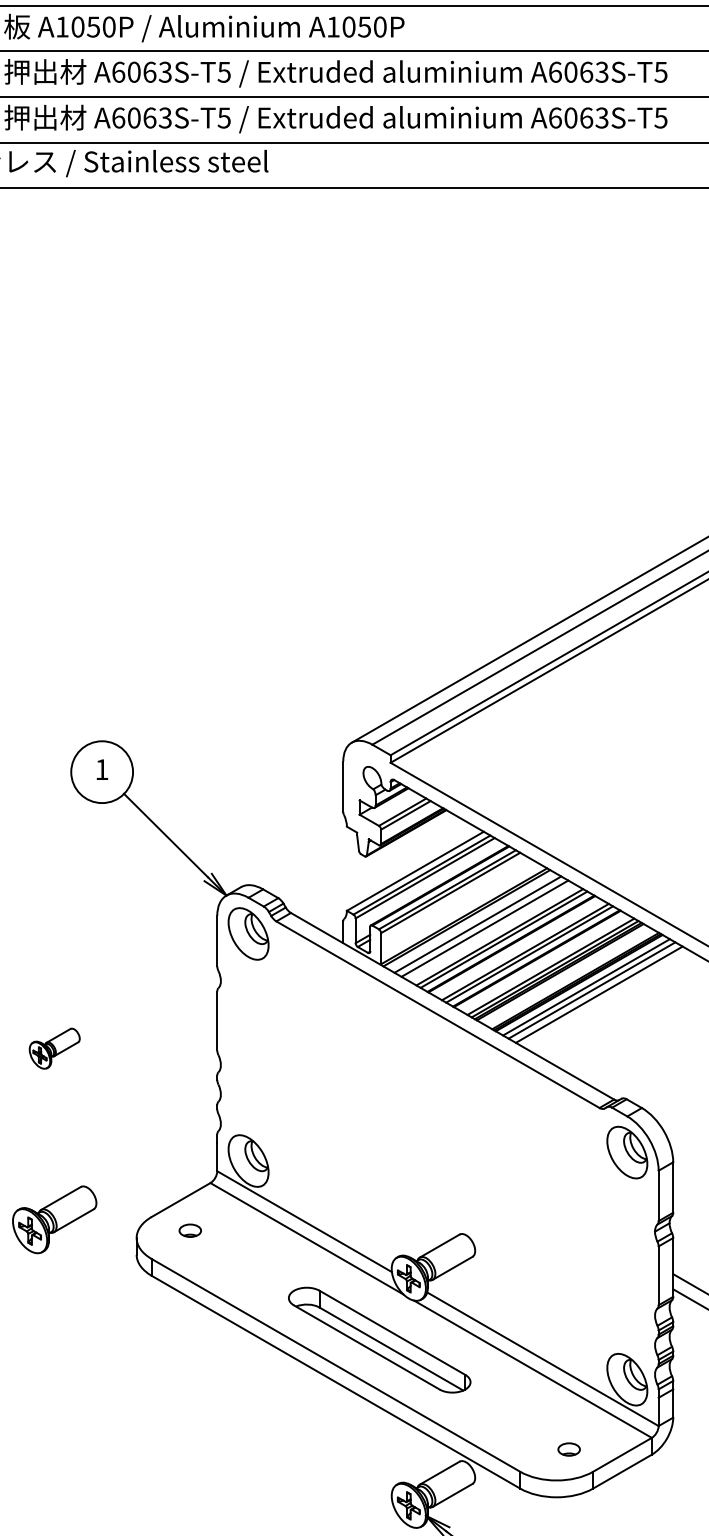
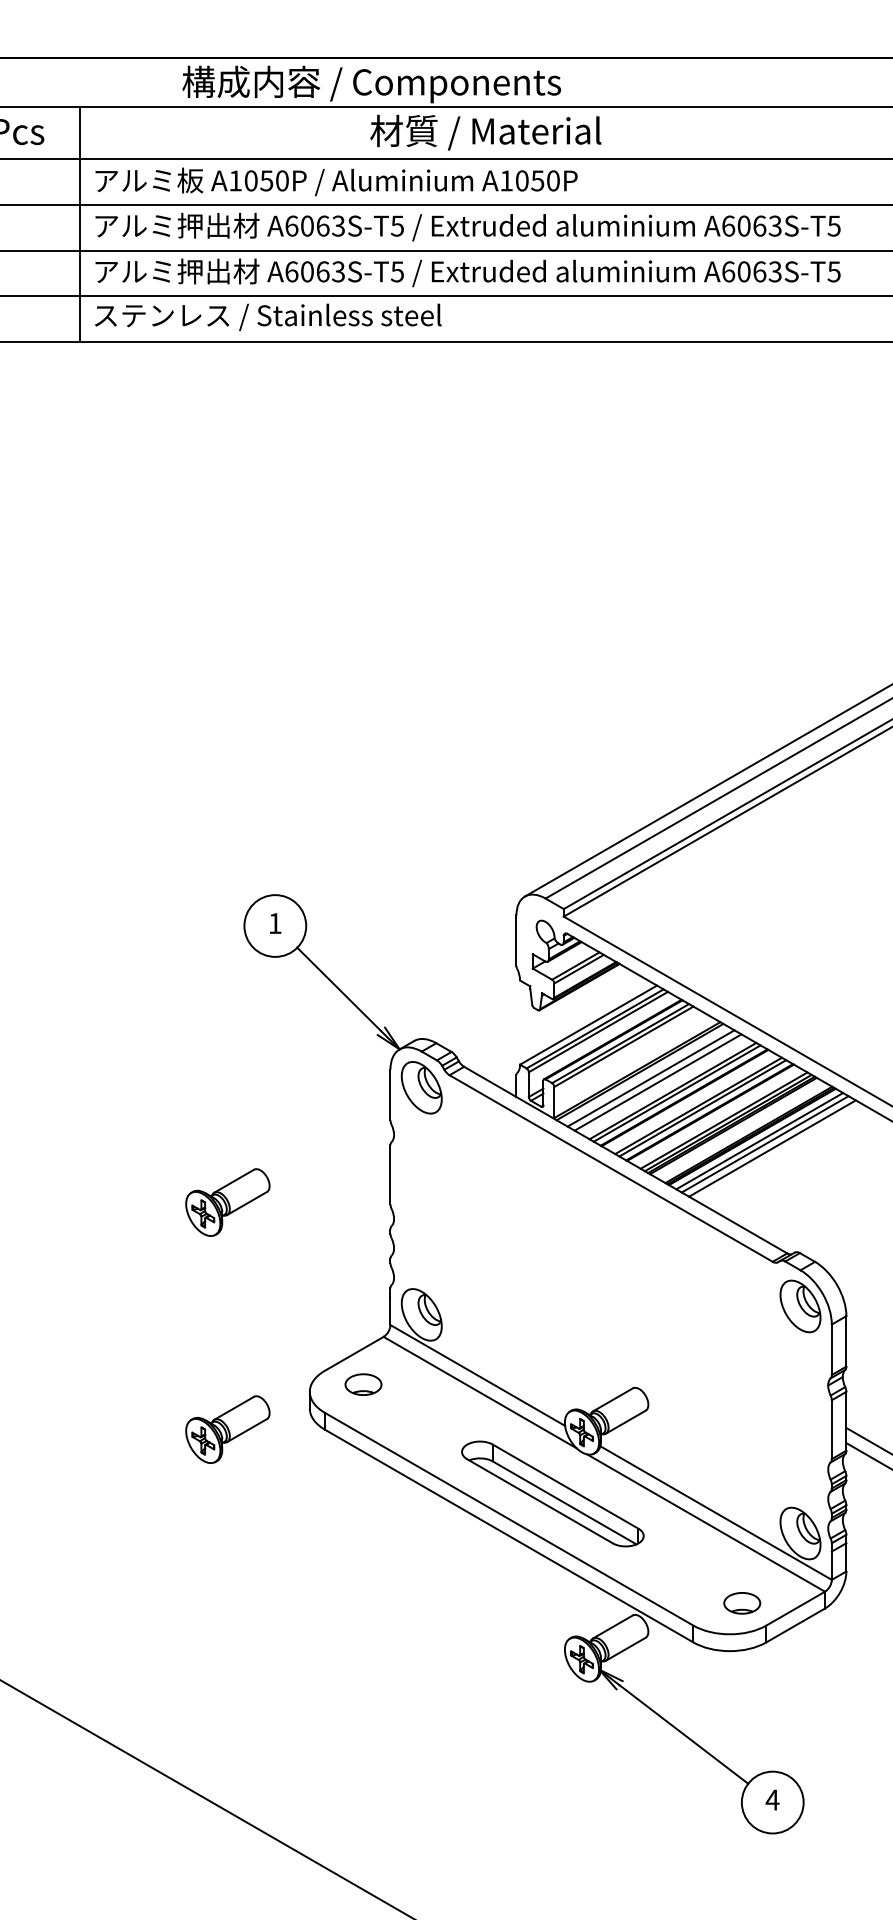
part: (54, 1048) -> (227, 1202), size x1.67
part: (54, 1219) -> (227, 1429), moved
part: (190, 1230) -> (363, 1384), size x1.67
part: (569, 1449) -> (742, 1603), size x1.67

